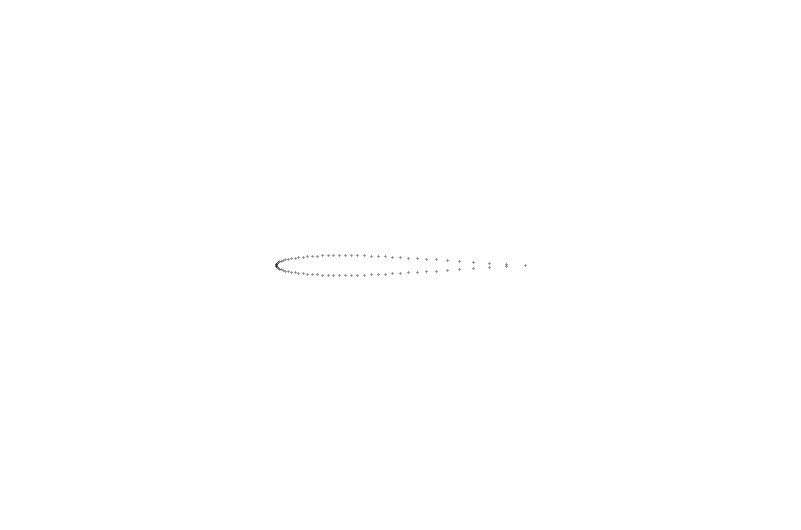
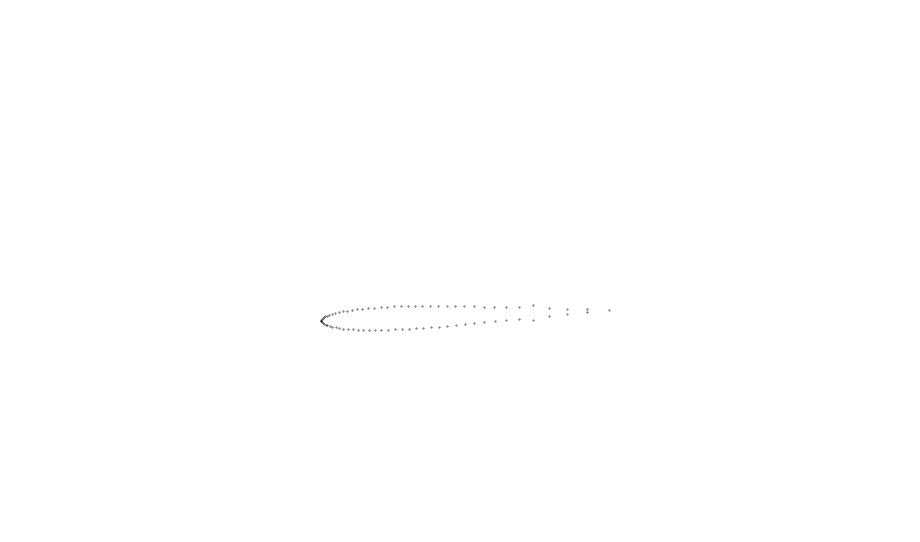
part: (459, 265) -> (533, 313), size x1.6

